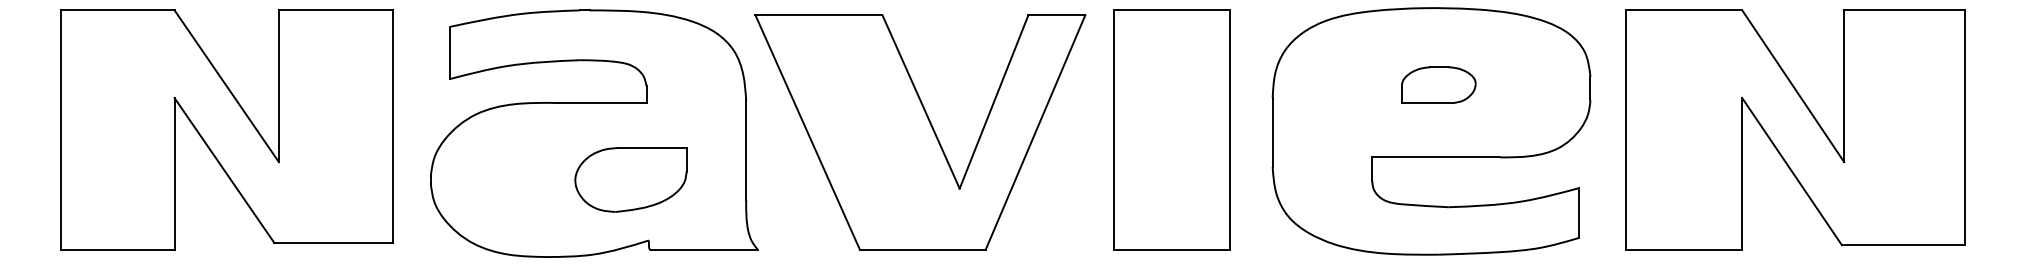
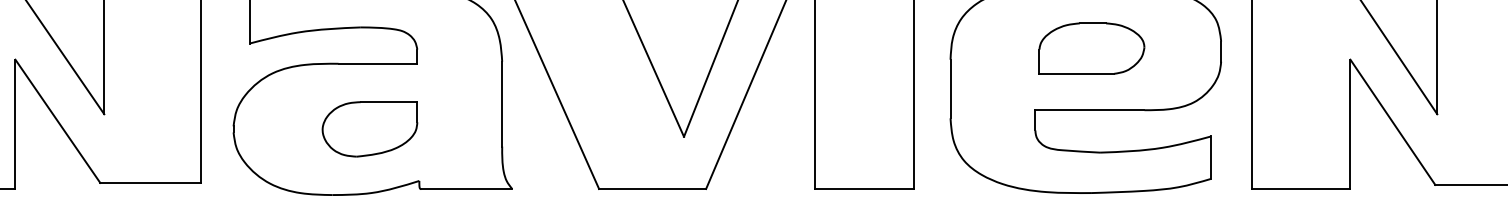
part: (1438, 84) -> (1091, 48), size x1.67
part: (630, 179) -> (369, 129), moved

